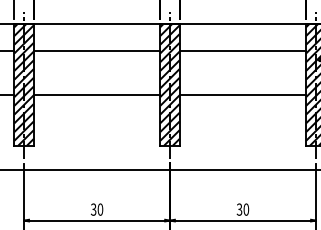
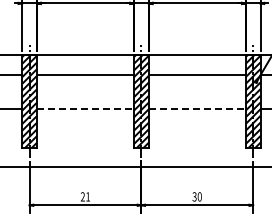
line: (98, 94) -> (86, 108), solid -> dashed
line: (243, 94) -> (197, 108), solid -> dashed
text: (97, 209) -> (85, 196), 30 -> 21

